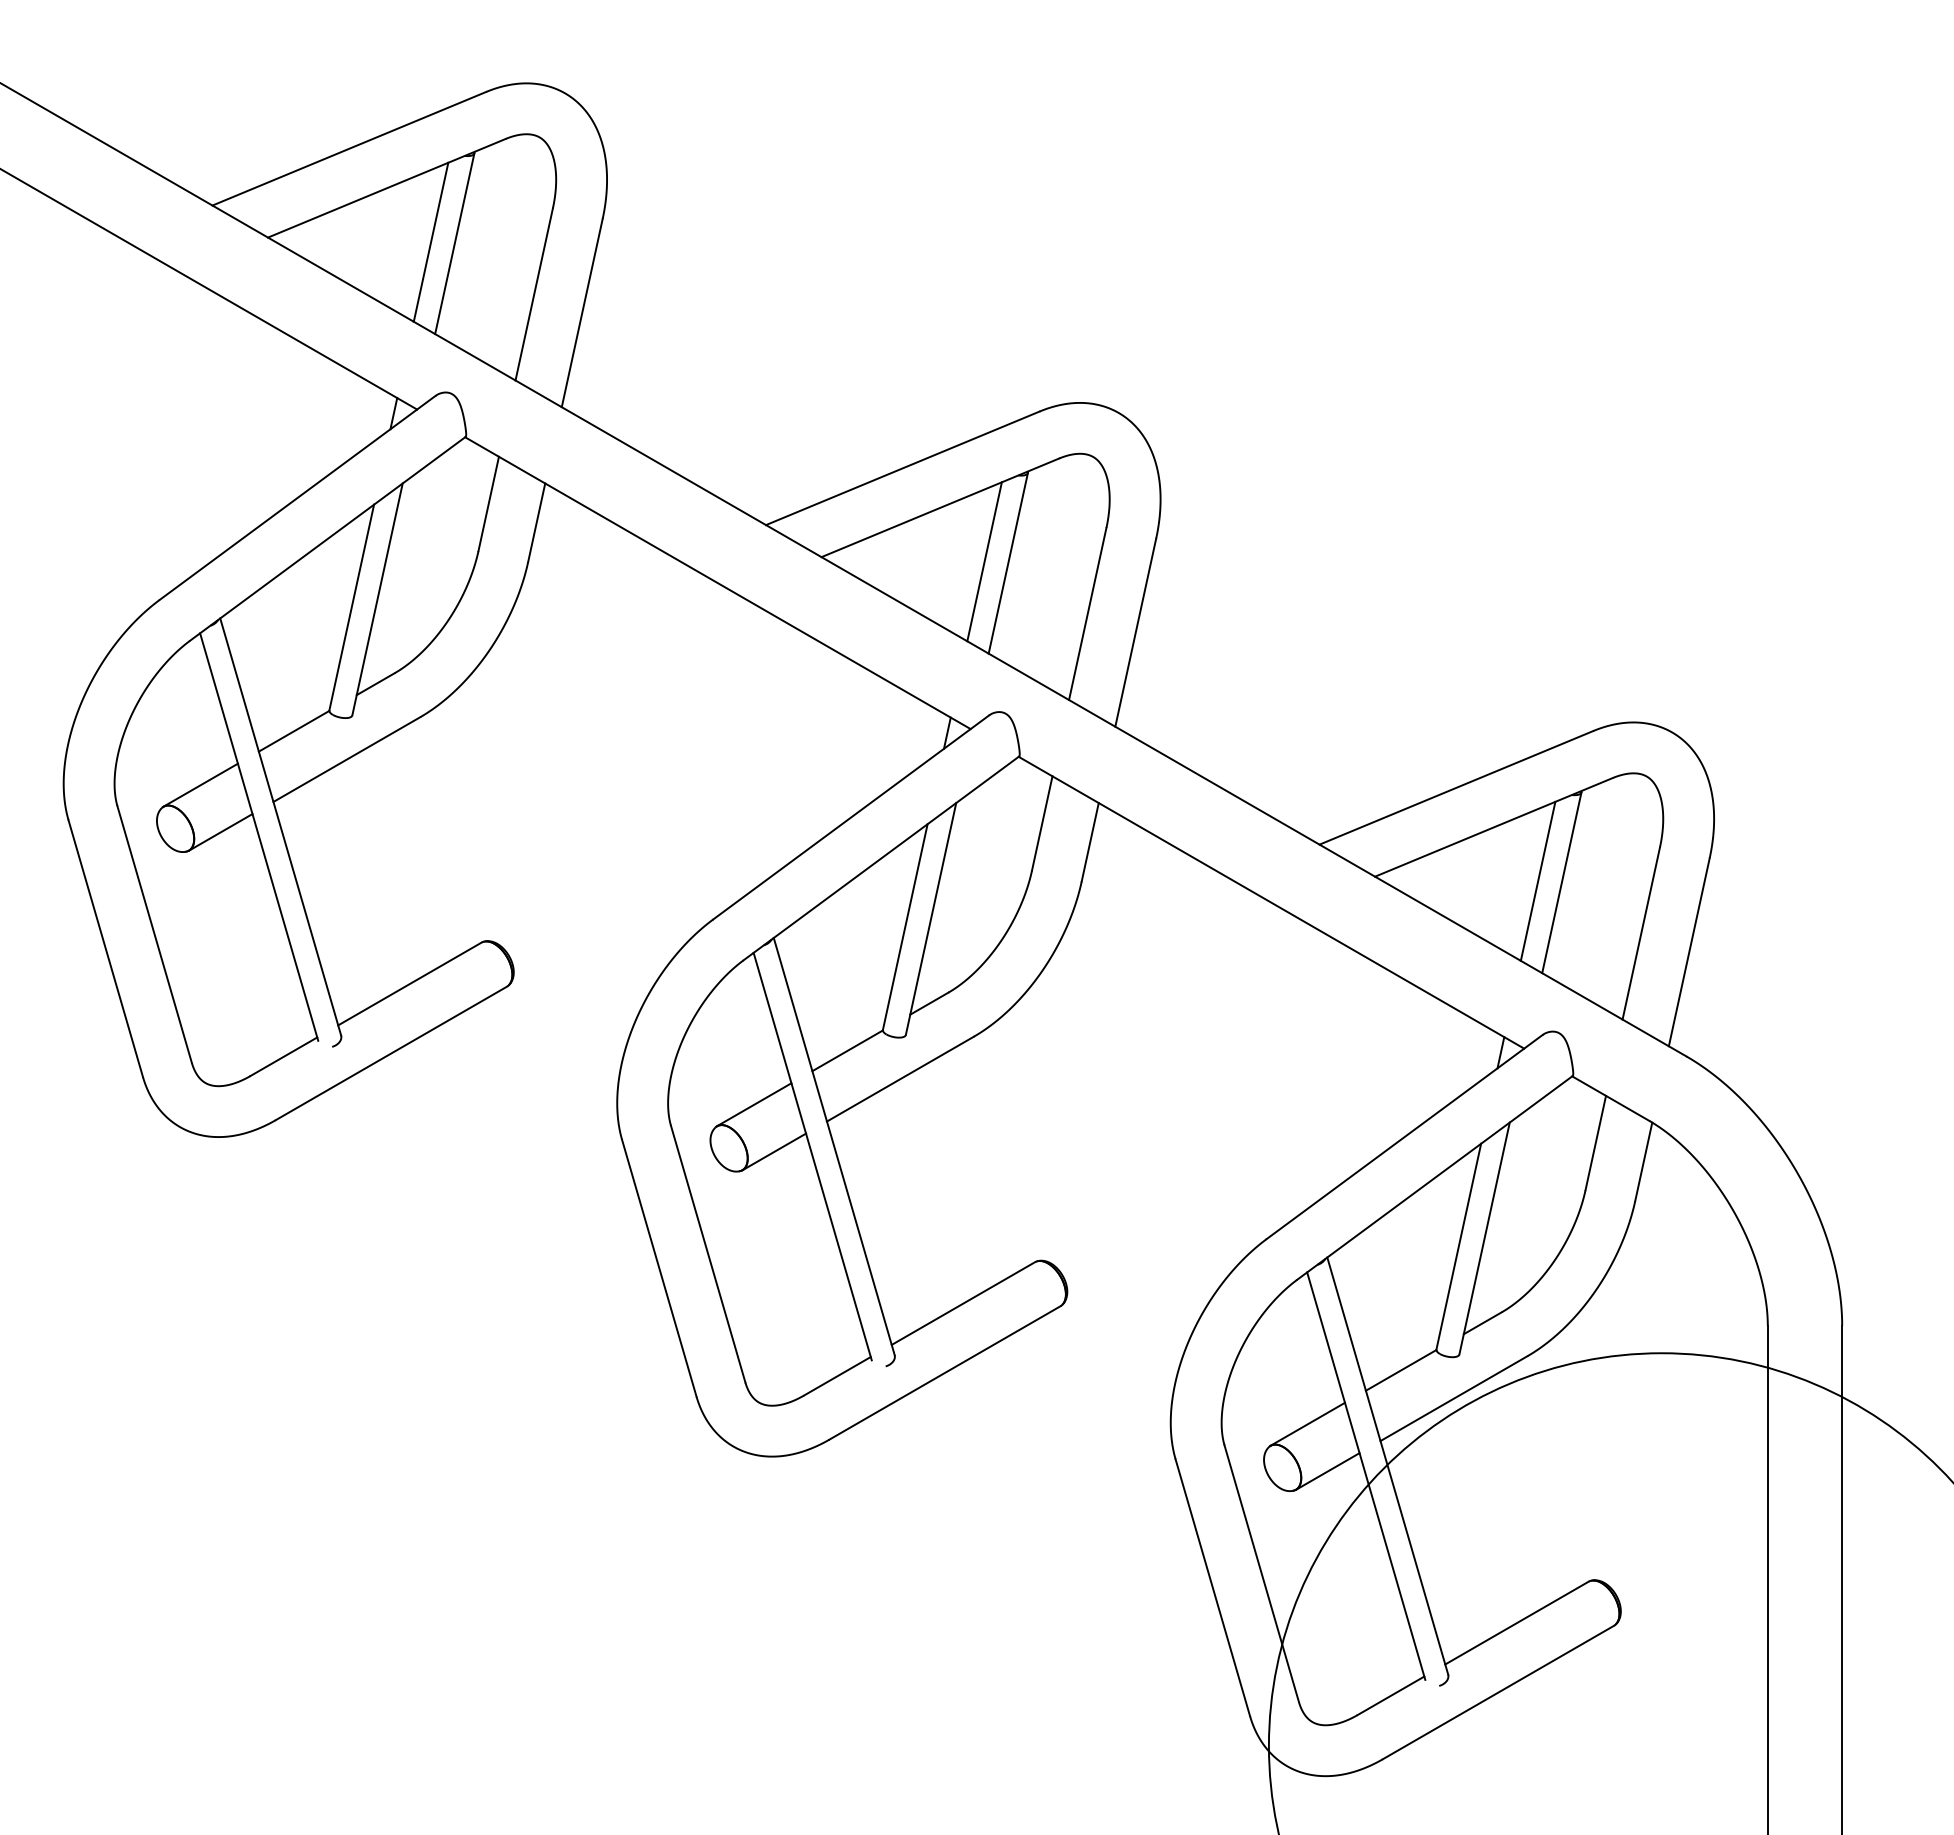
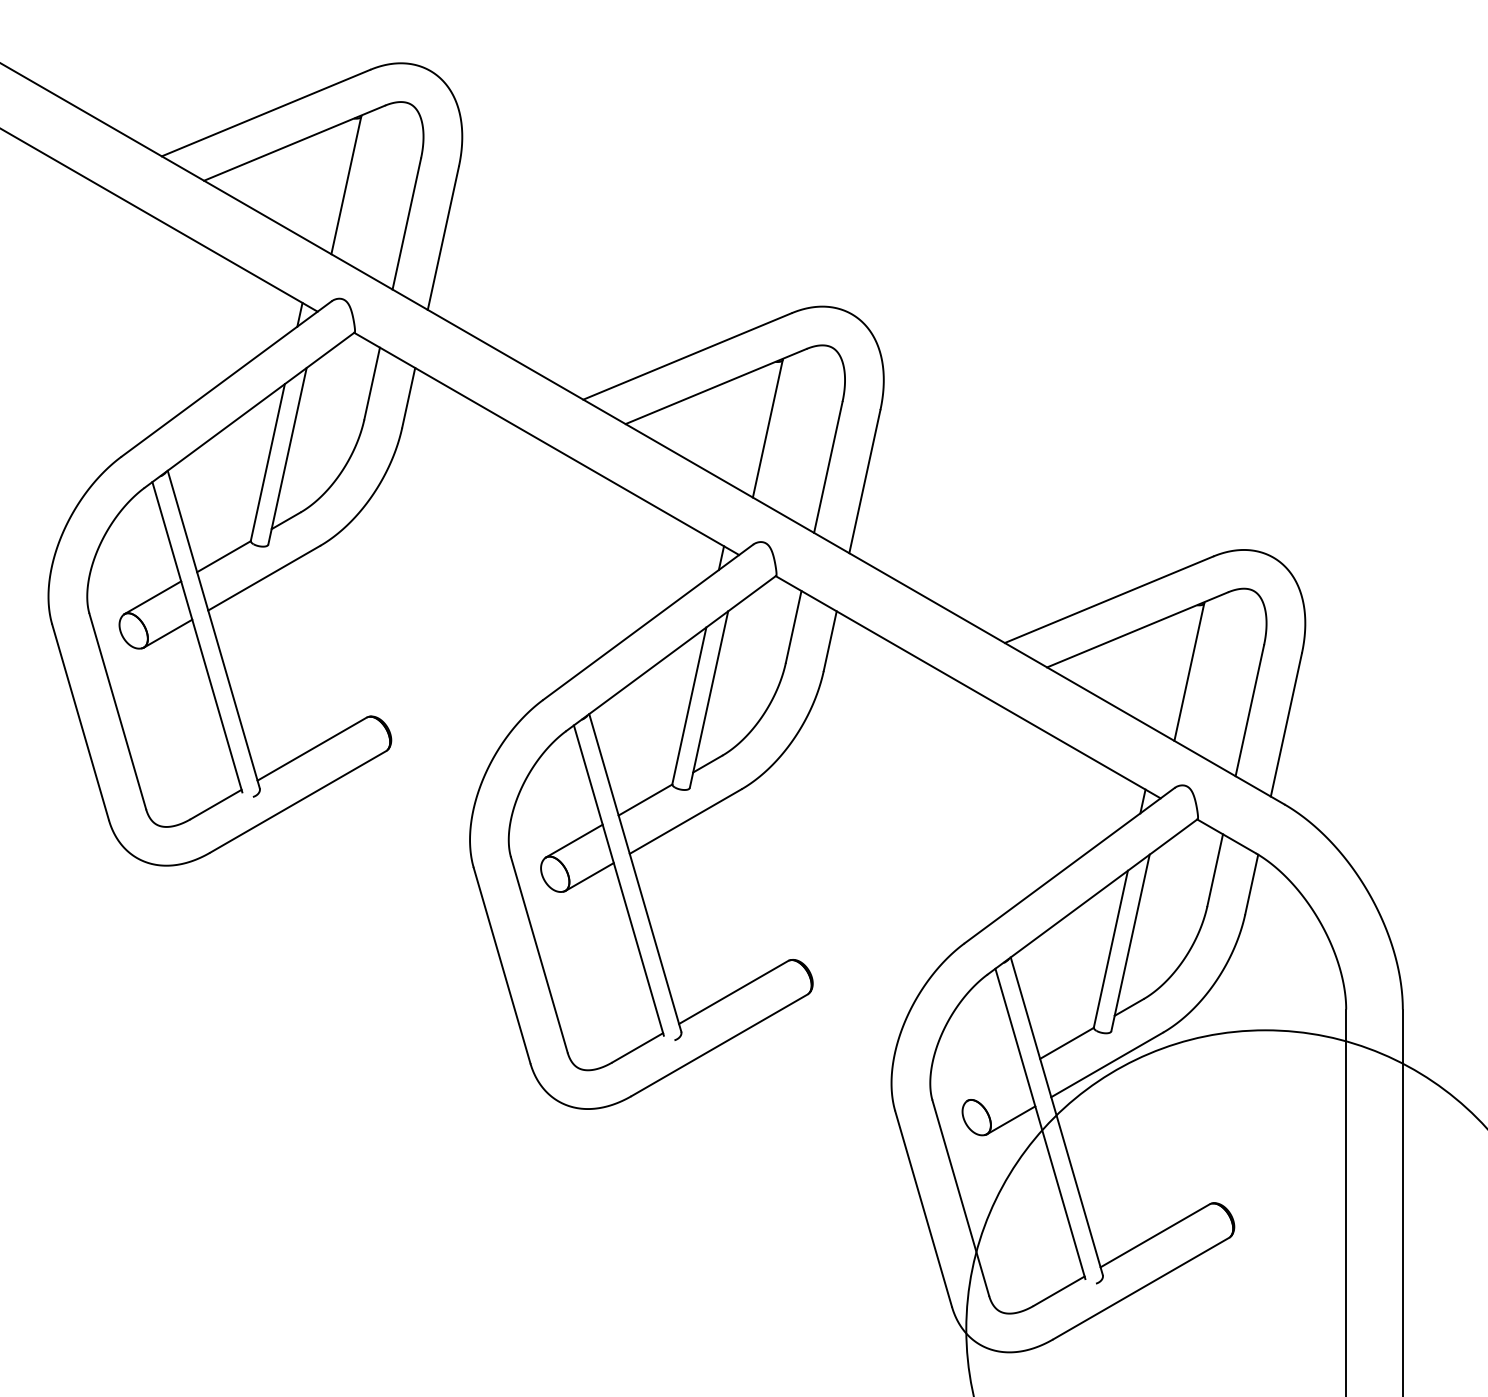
line: (430, 241) -> (327, 183), removed
line: (984, 561) -> (749, 427), removed
line: (1537, 880) -> (1170, 670), removed
line: (1307, 1423) -> (995, 1083), removed

